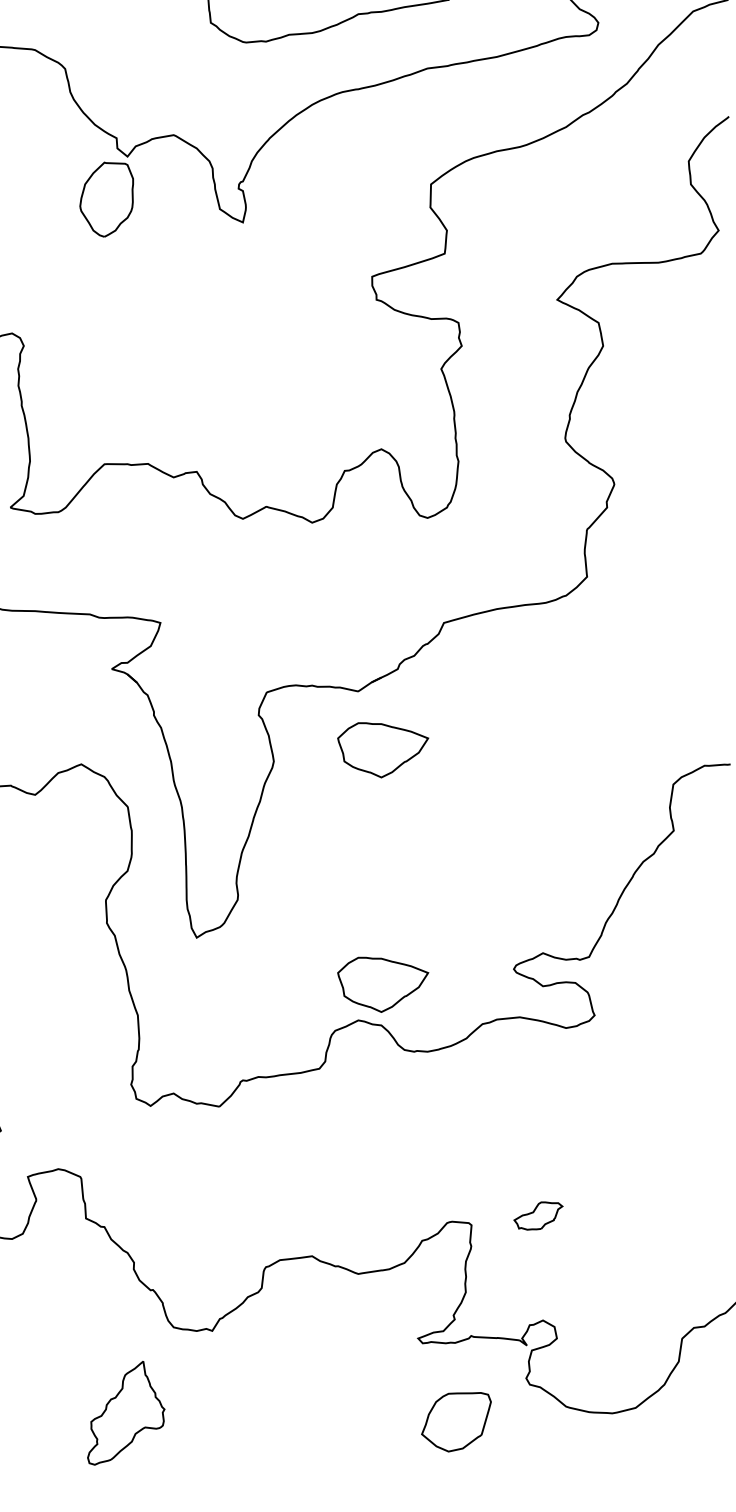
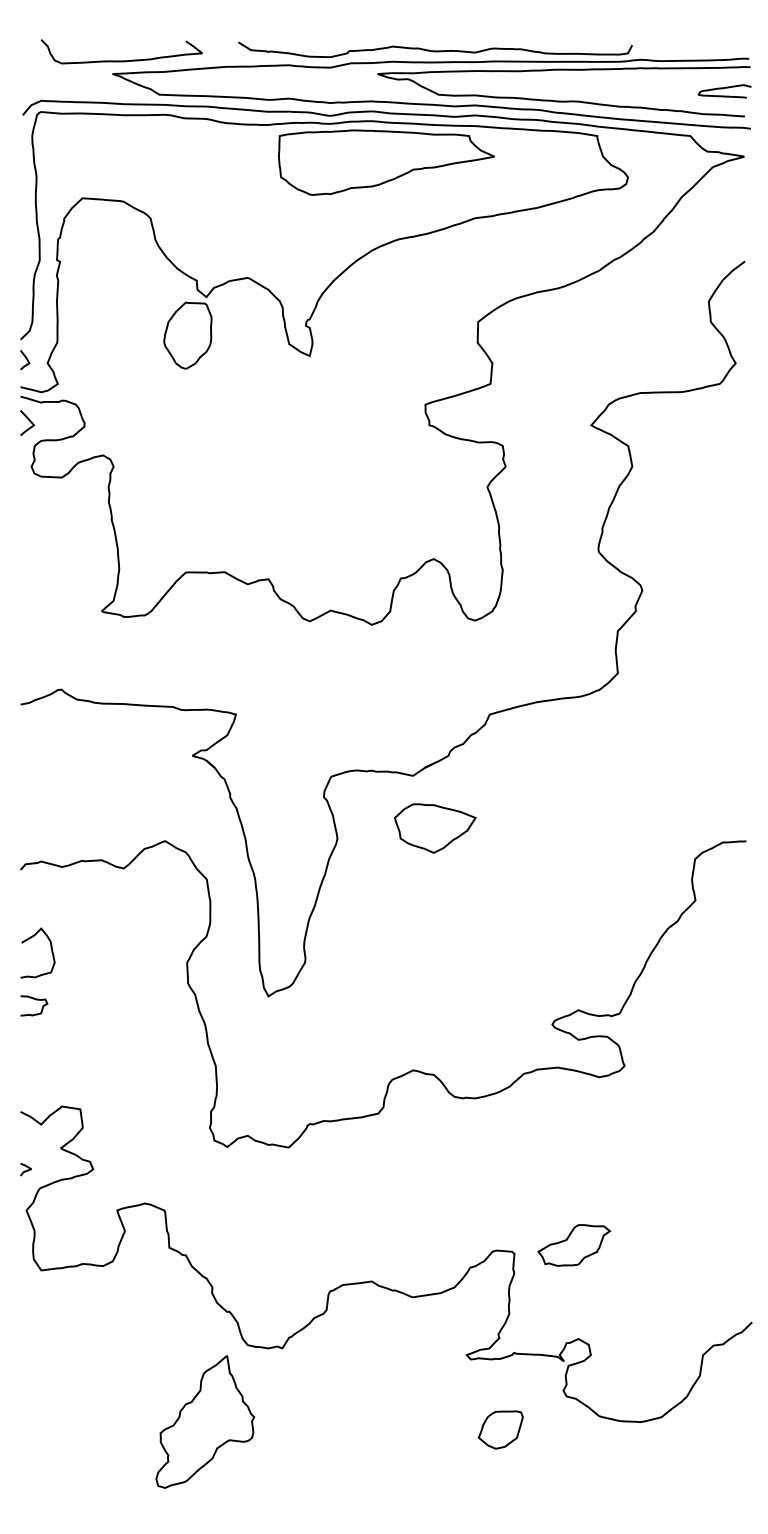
part: (383, 984) -> (435, 1038), removed
part: (538, 1216) -> (574, 1245), size x1.67
part: (126, 1412) -> (205, 1421), size x1.43
part: (455, 1421) -> (500, 1429), size x0.71

